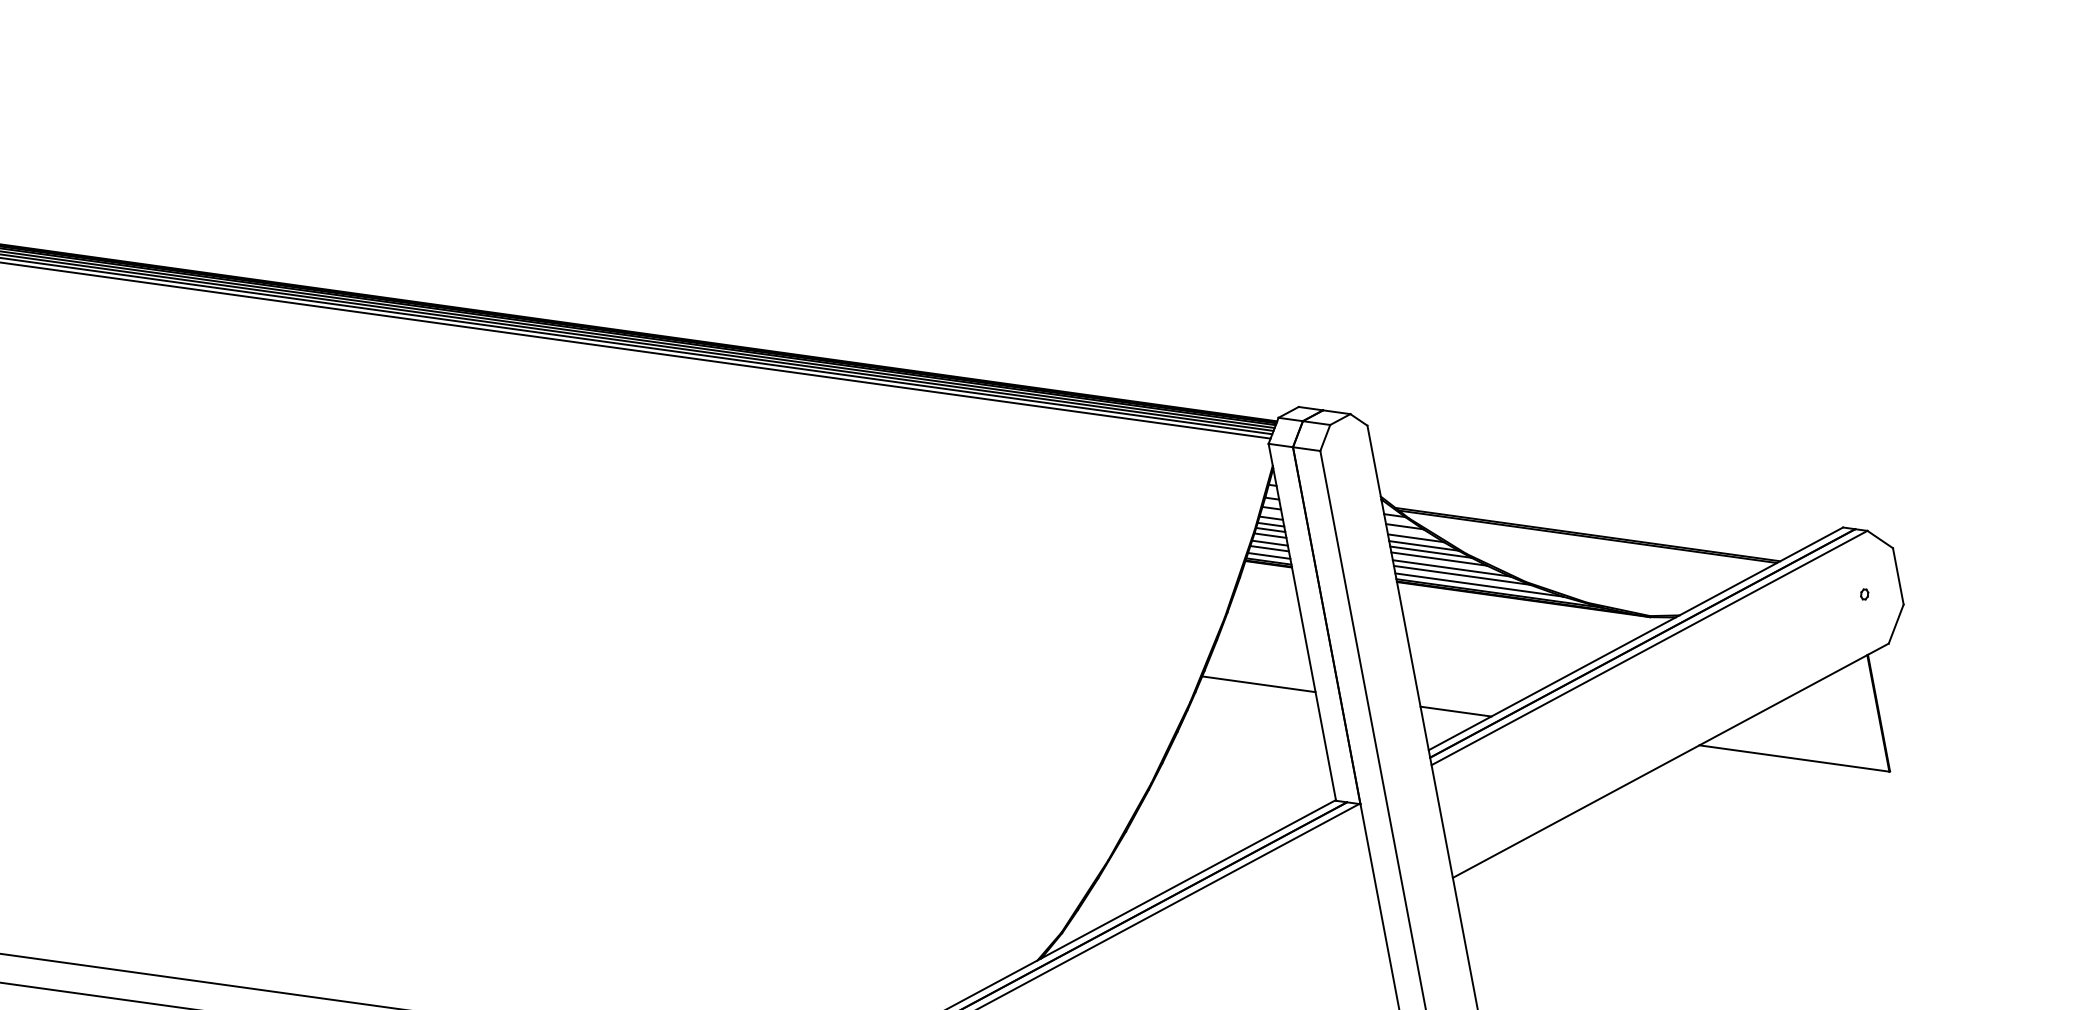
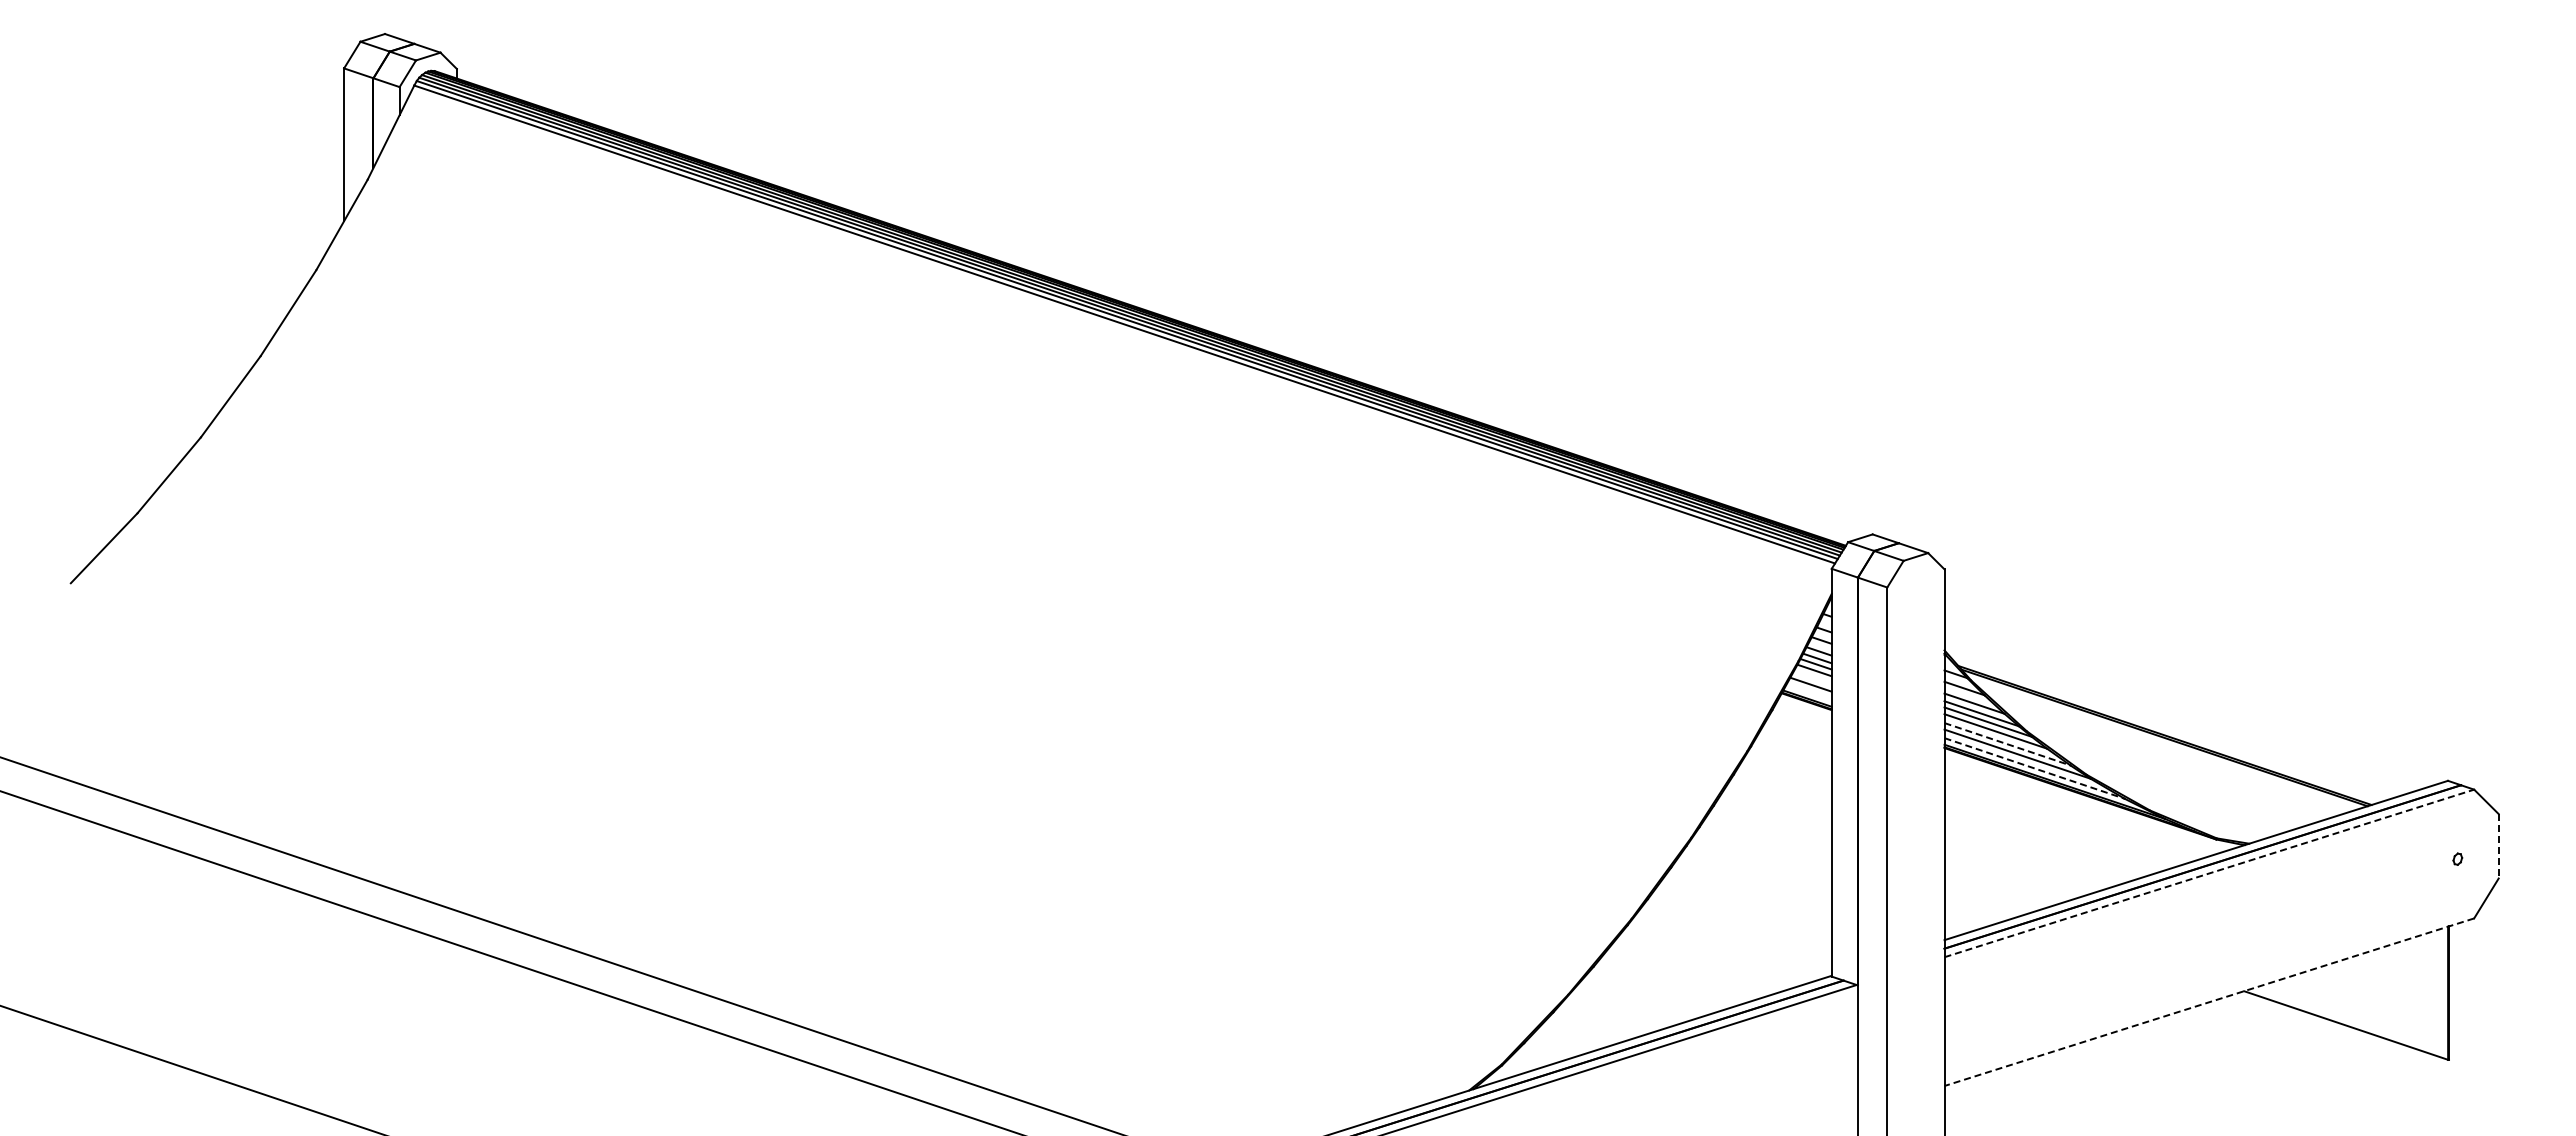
line: (1269, 543) -> (1812, 678), removed
line: (1268, 555) -> (1808, 692), removed
line: (1451, 568) -> (2007, 744), solid -> dashed
line: (1898, 576) -> (2498, 846), solid -> dashed
line: (1480, 584) -> (2035, 768), solid -> dashed
line: (1649, 648) -> (2209, 873), solid -> dashed
line: (1258, 683) -> (1770, 831), removed
line: (1455, 711) -> (1982, 903), removed
line: (1671, 760) -> (2209, 1002), solid -> dashed

